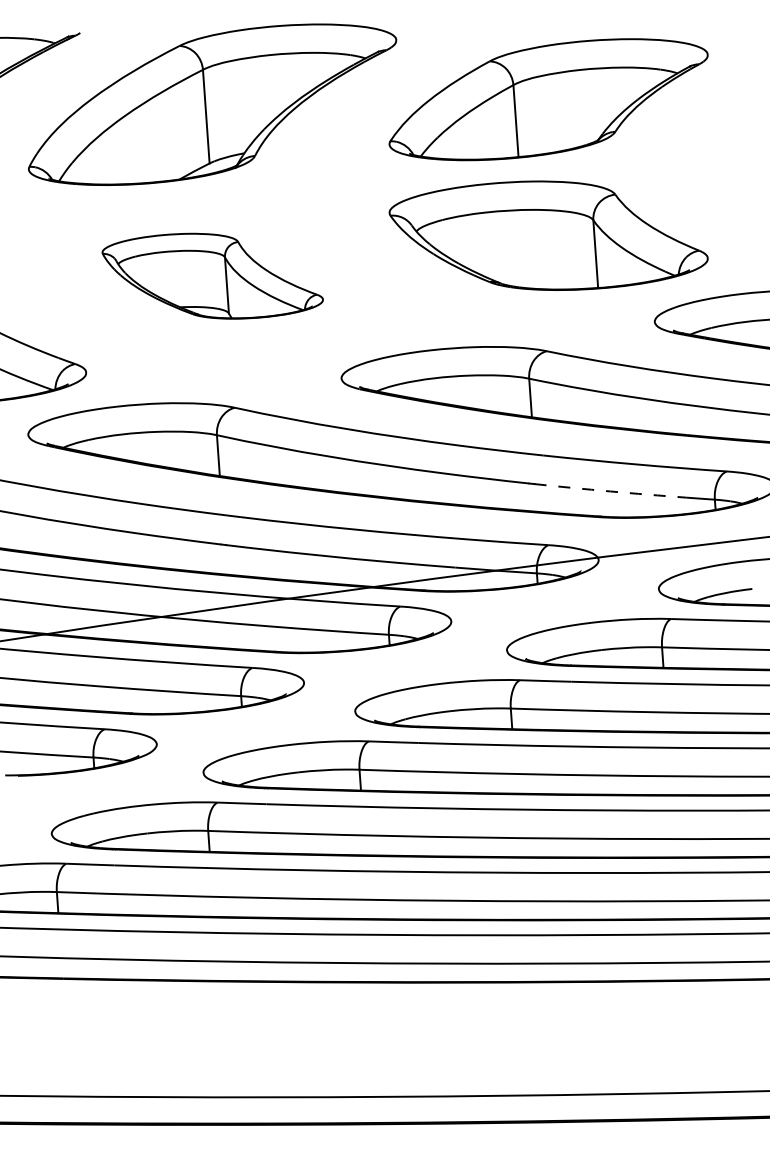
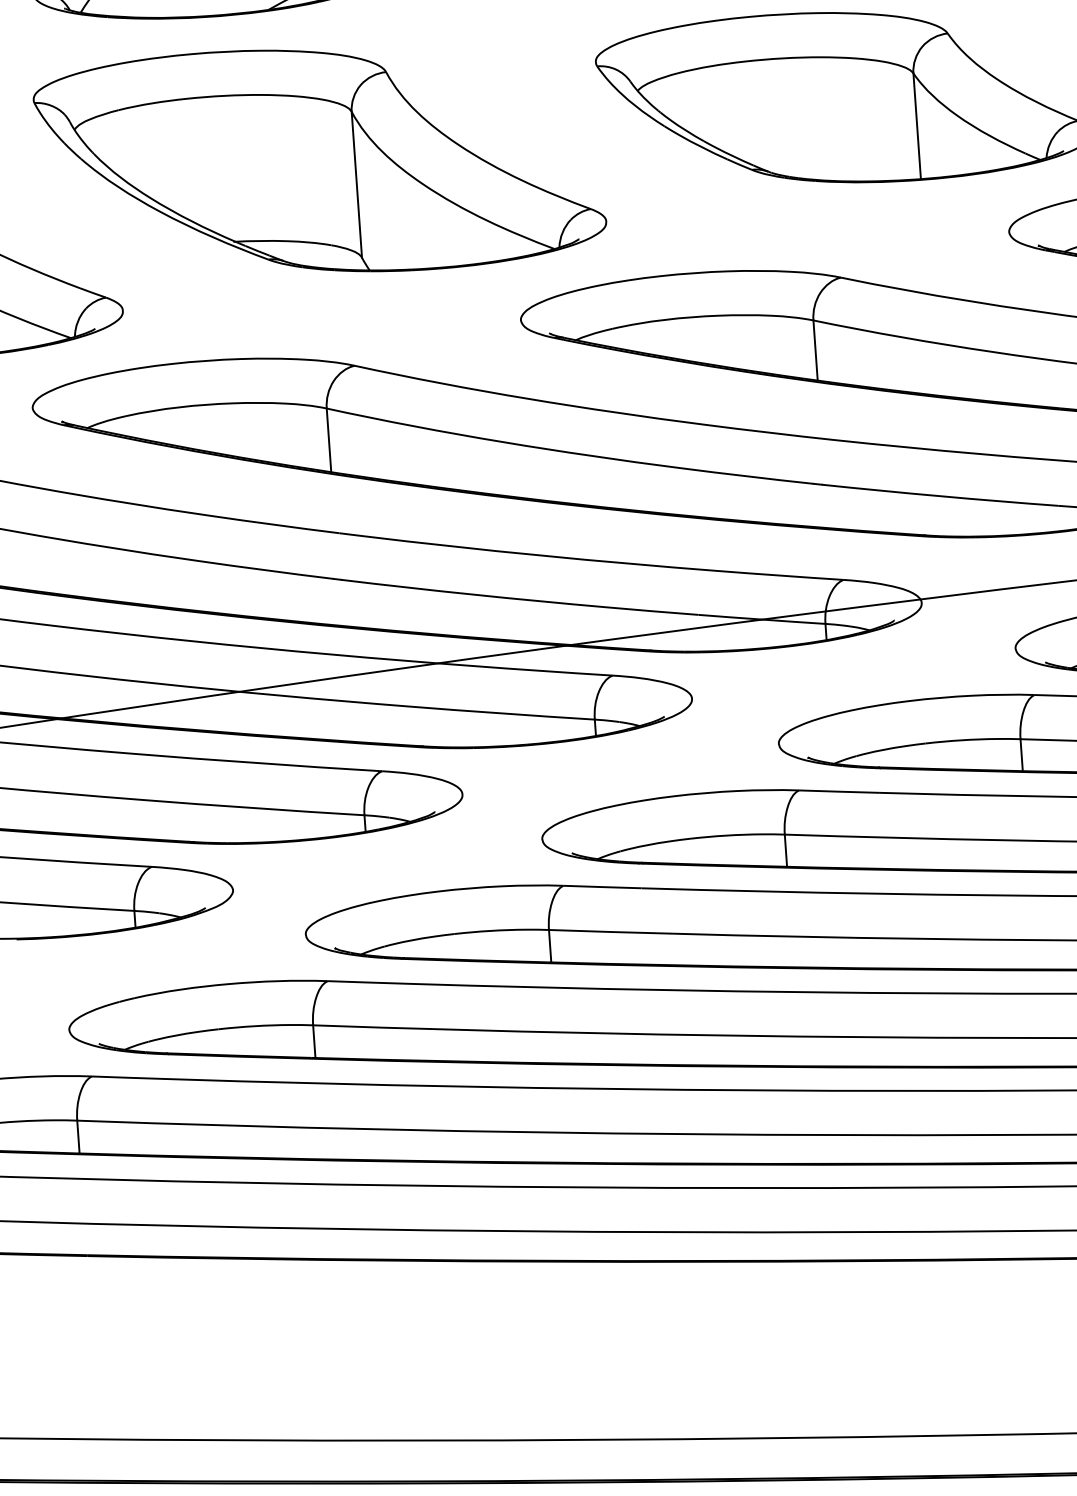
part: (212, 275) -> (319, 159), size x1.67
arc: (610, 491) -> (940, 496), dashed -> solid

